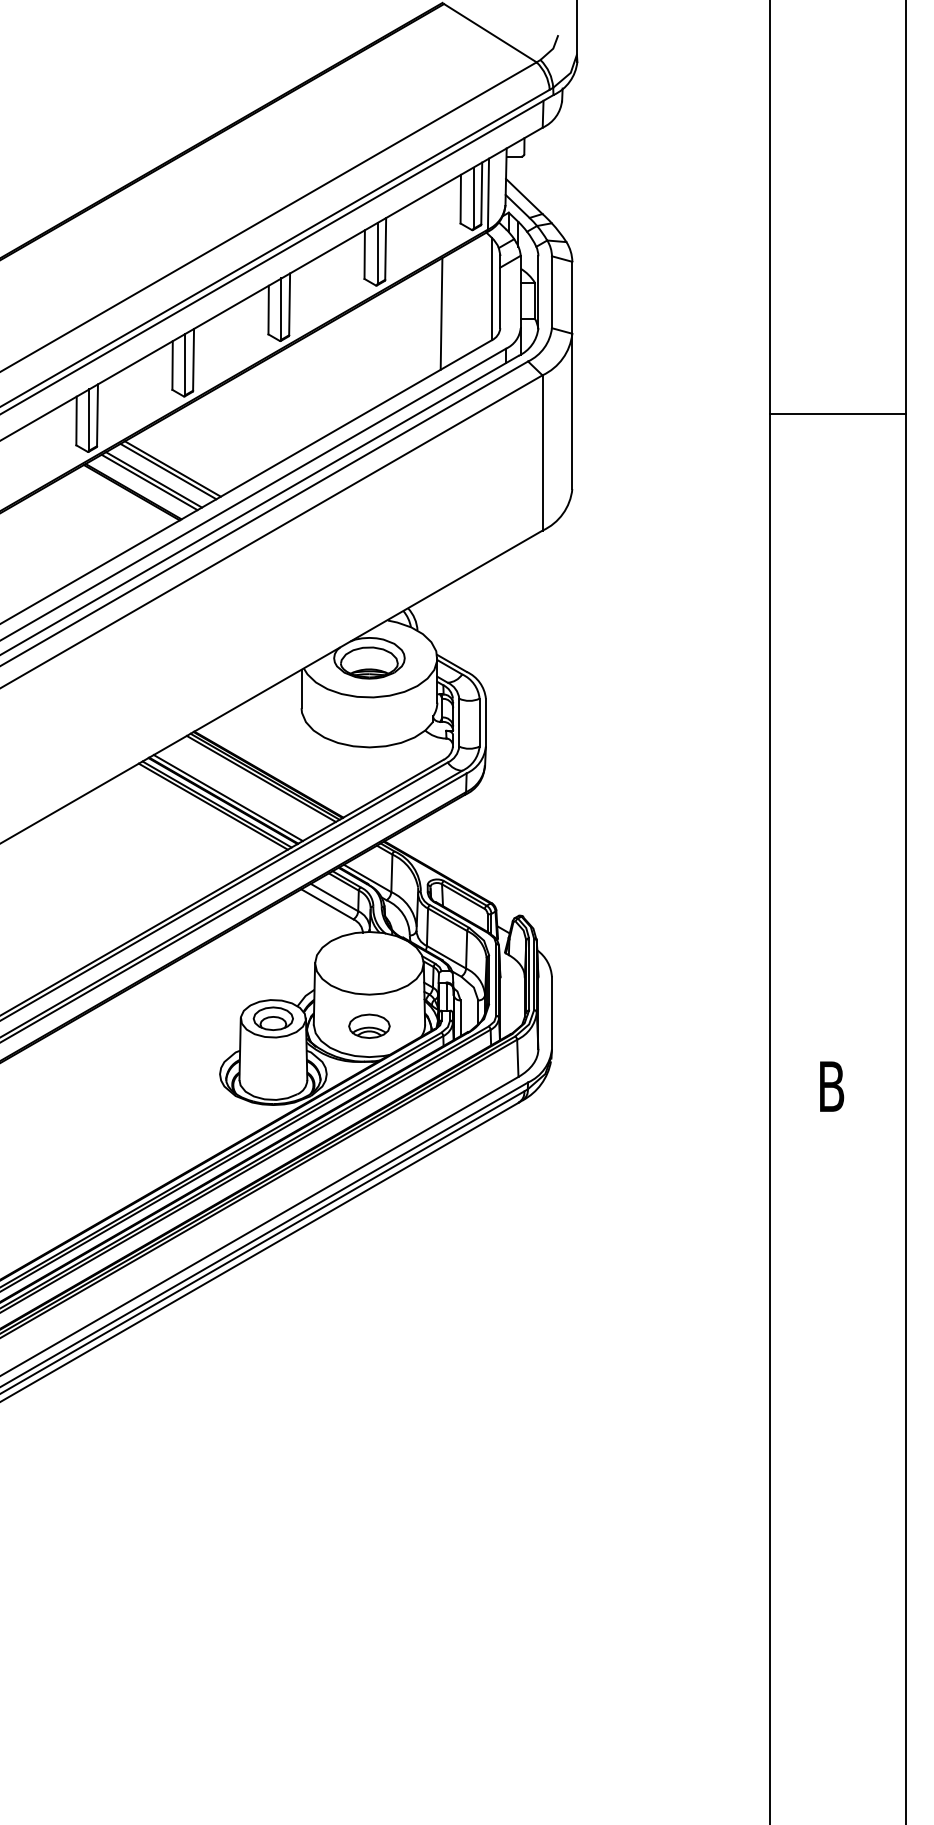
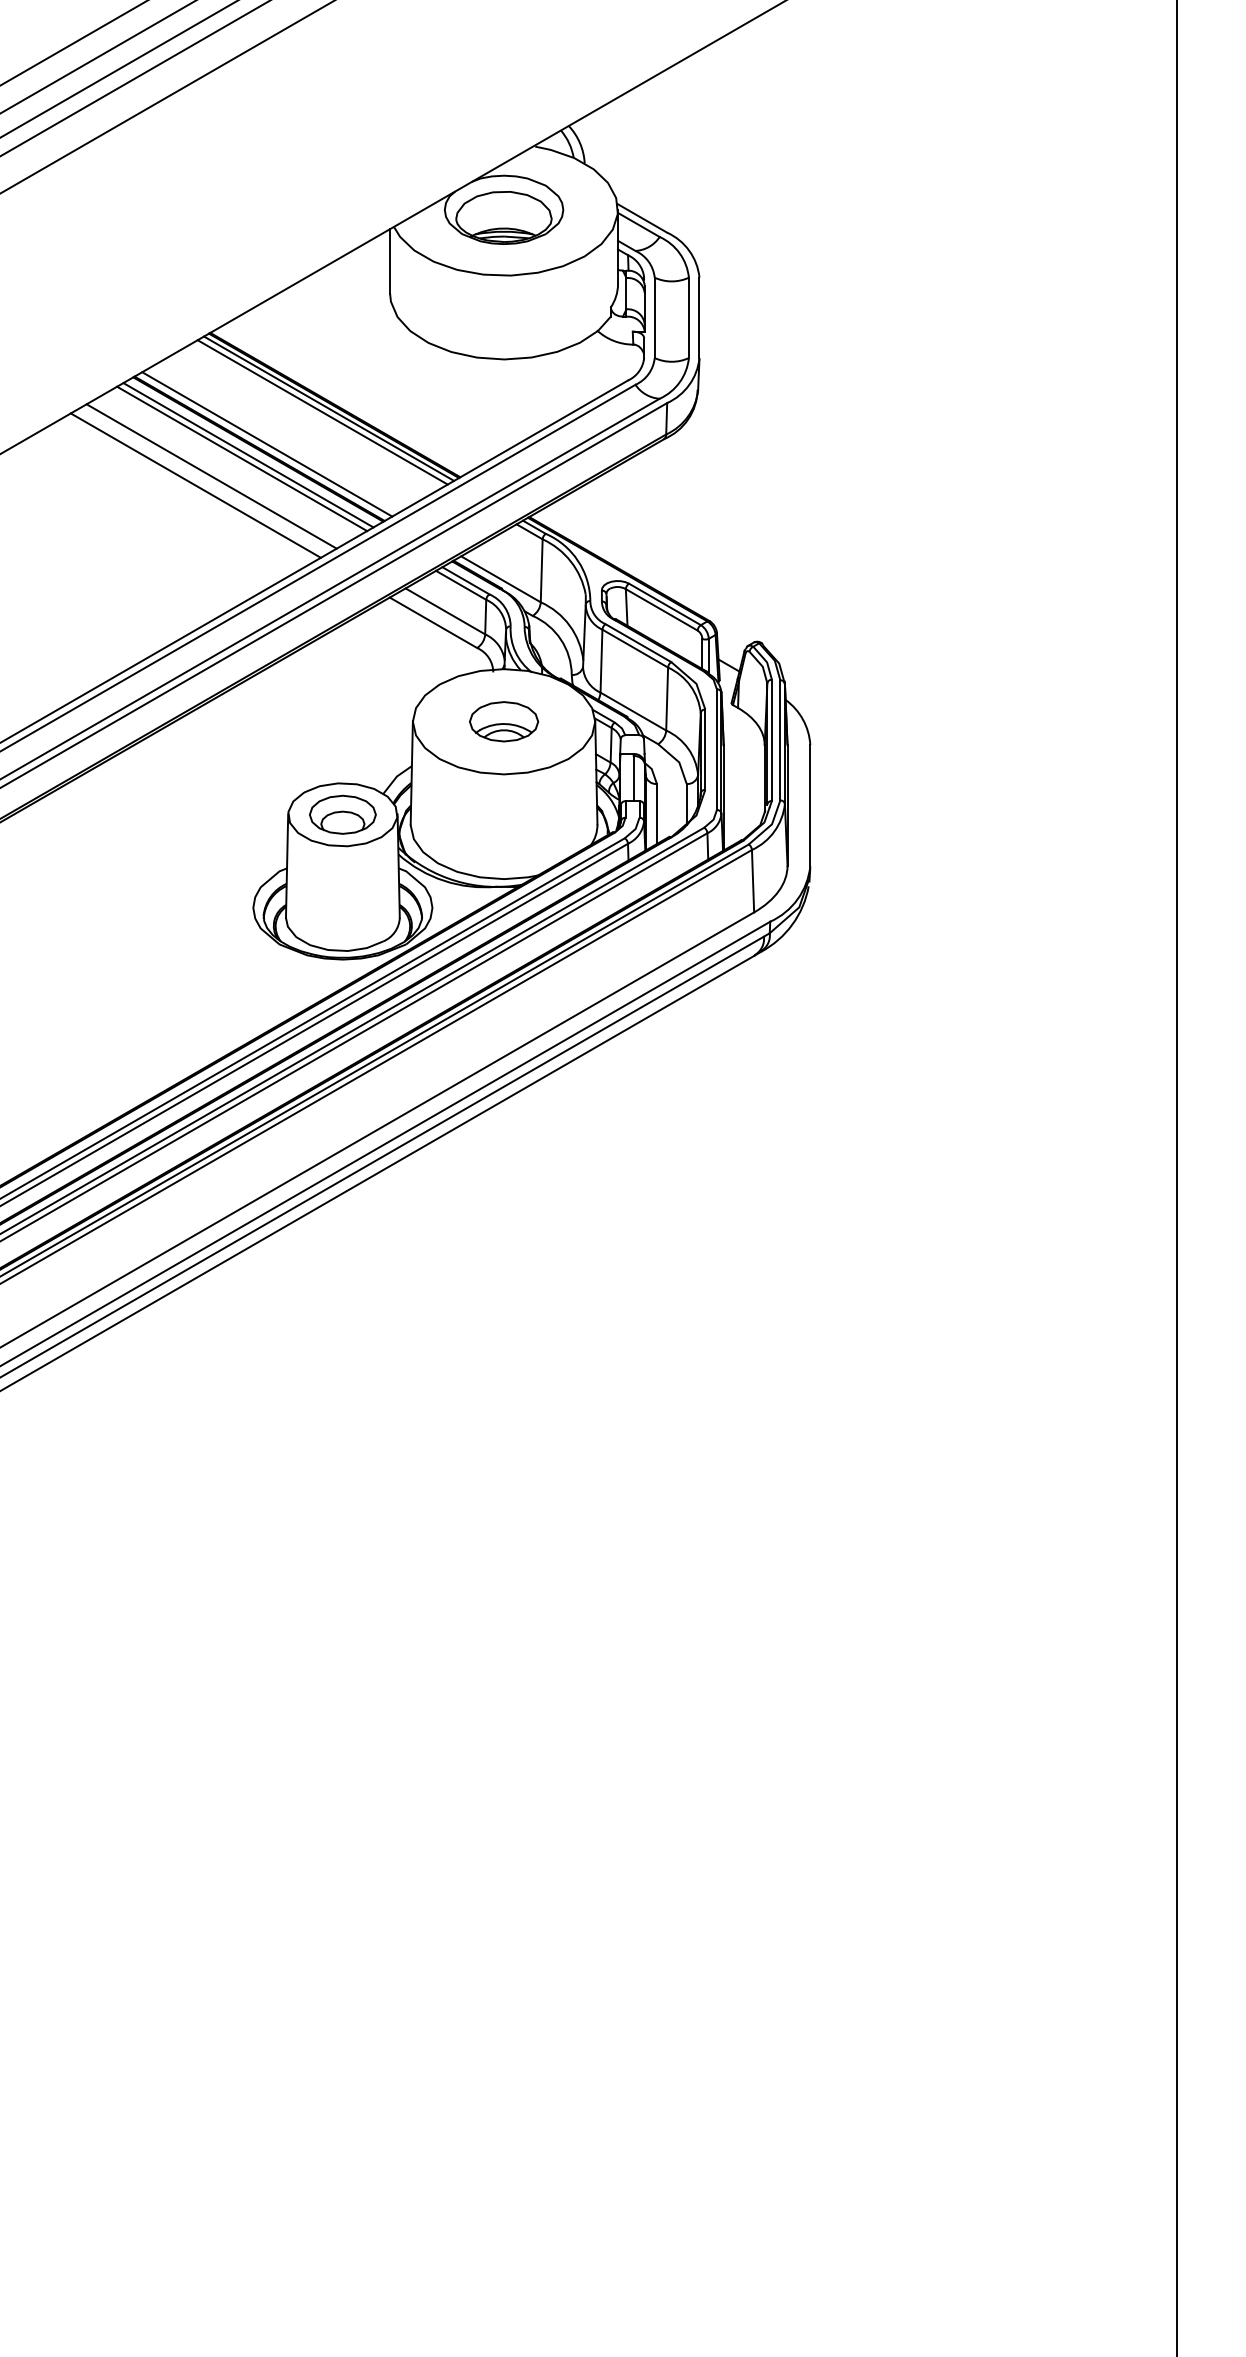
line: (194, 817) -> (210, 477), added
line: (185, 822) -> (195, 485), added
part: (369, 1025) -> (504, 720), moved

